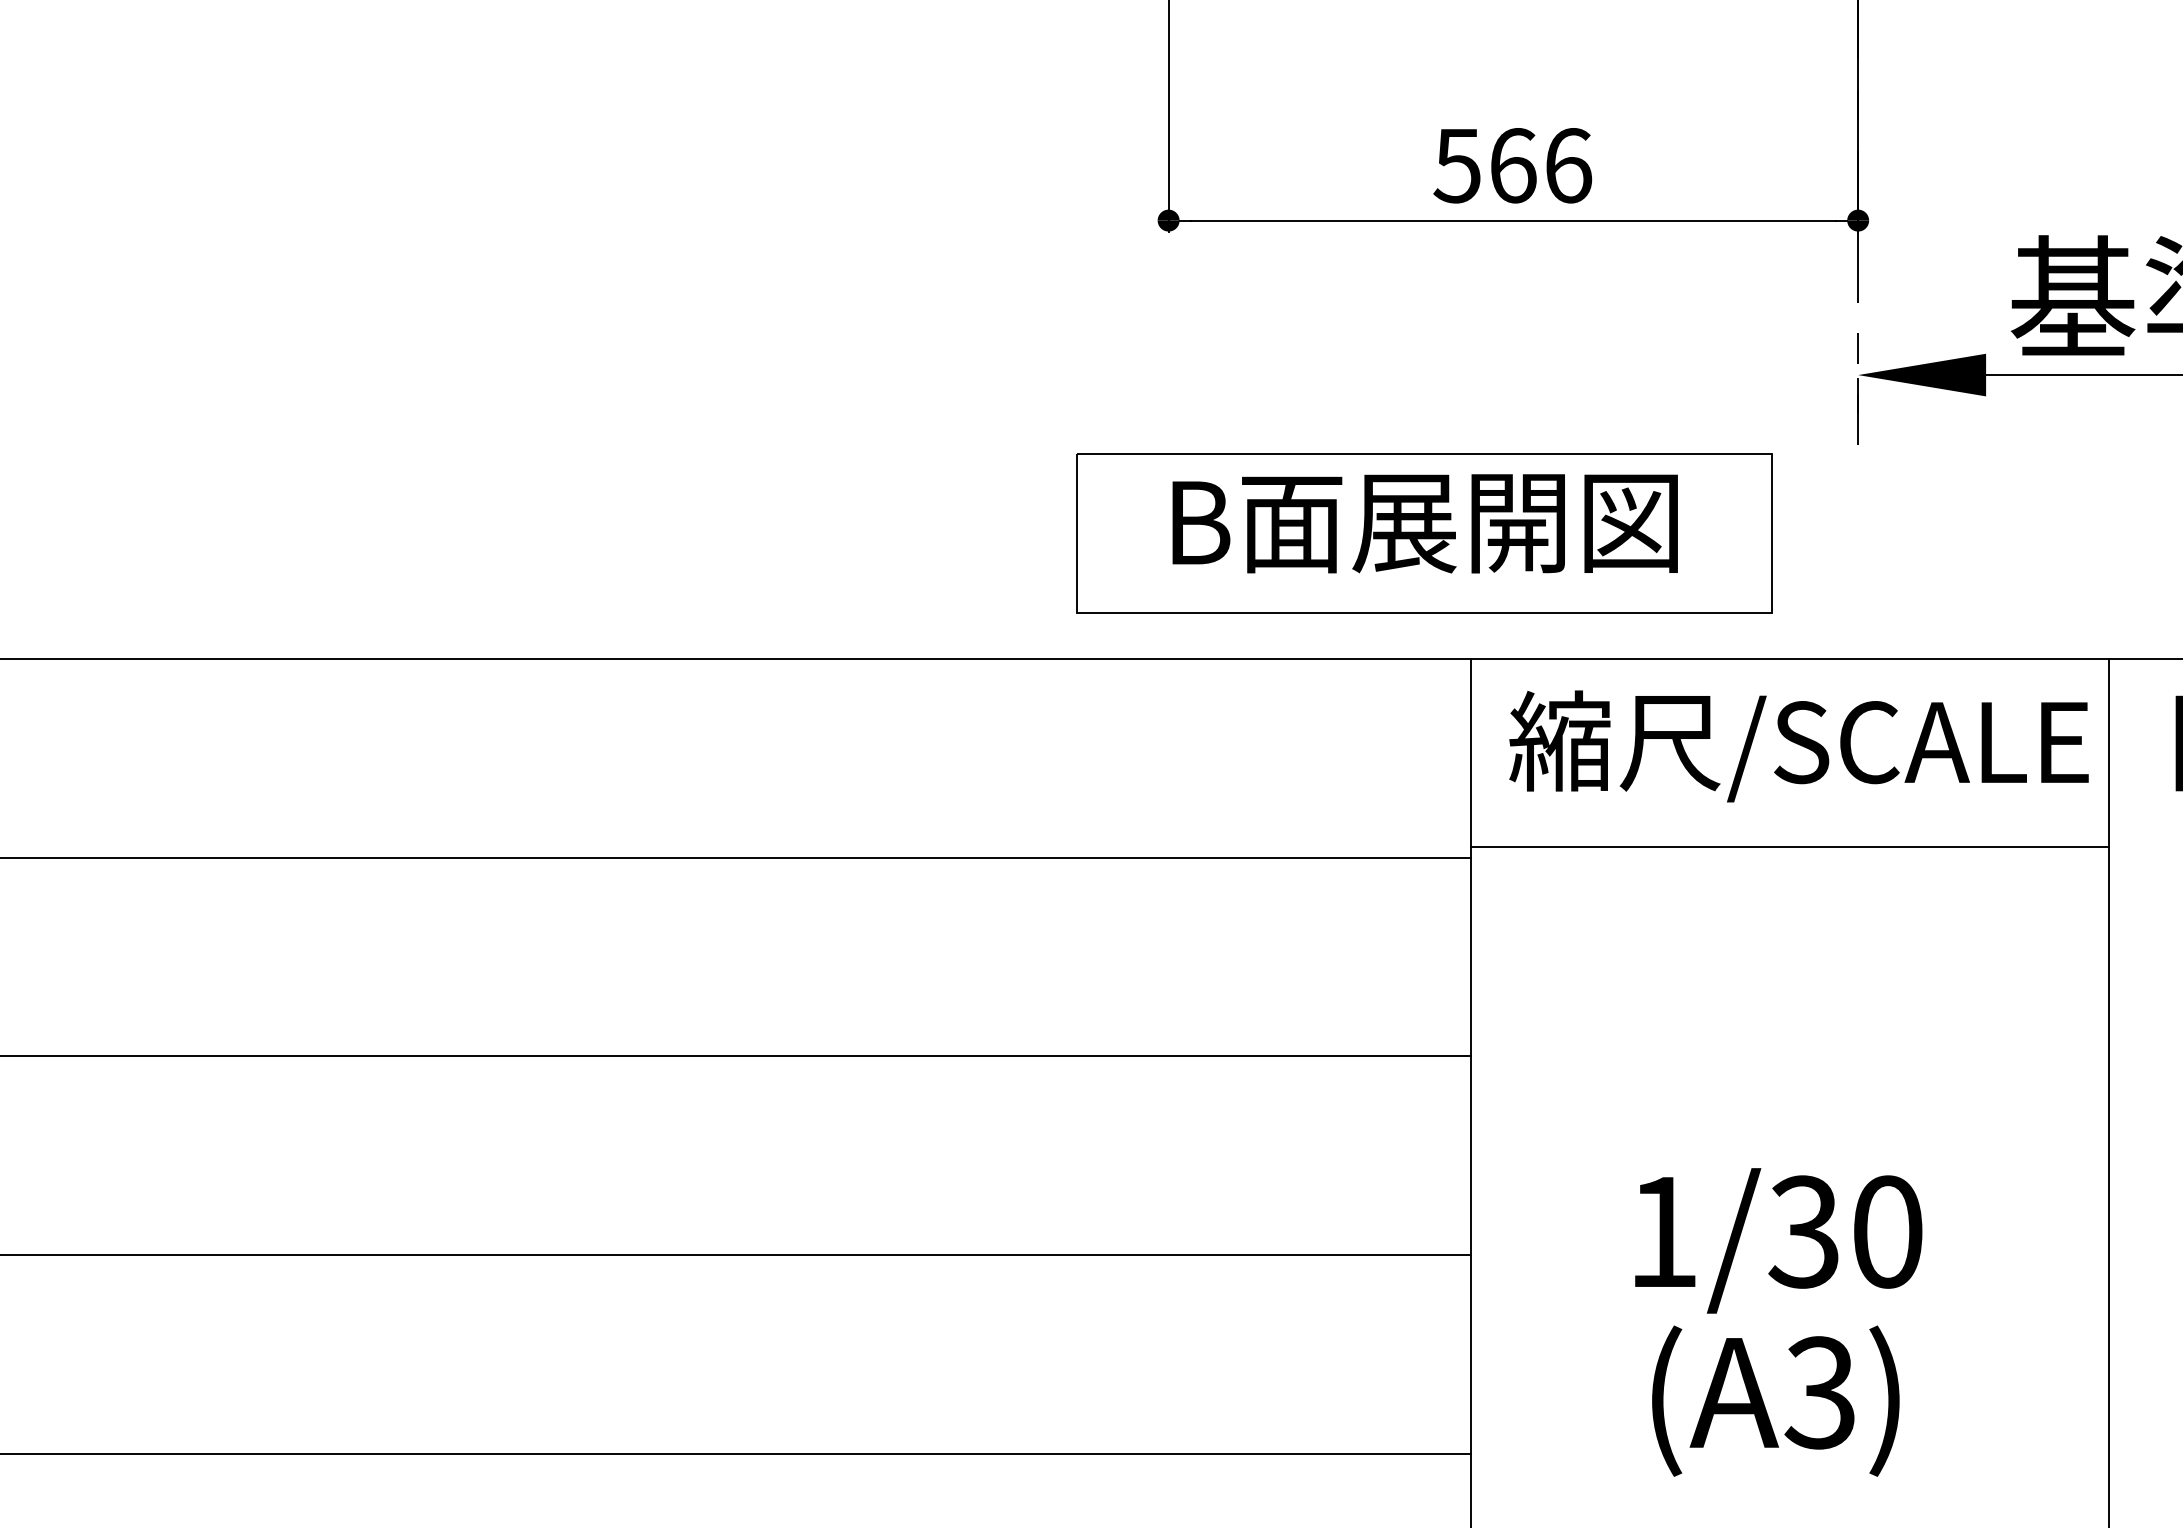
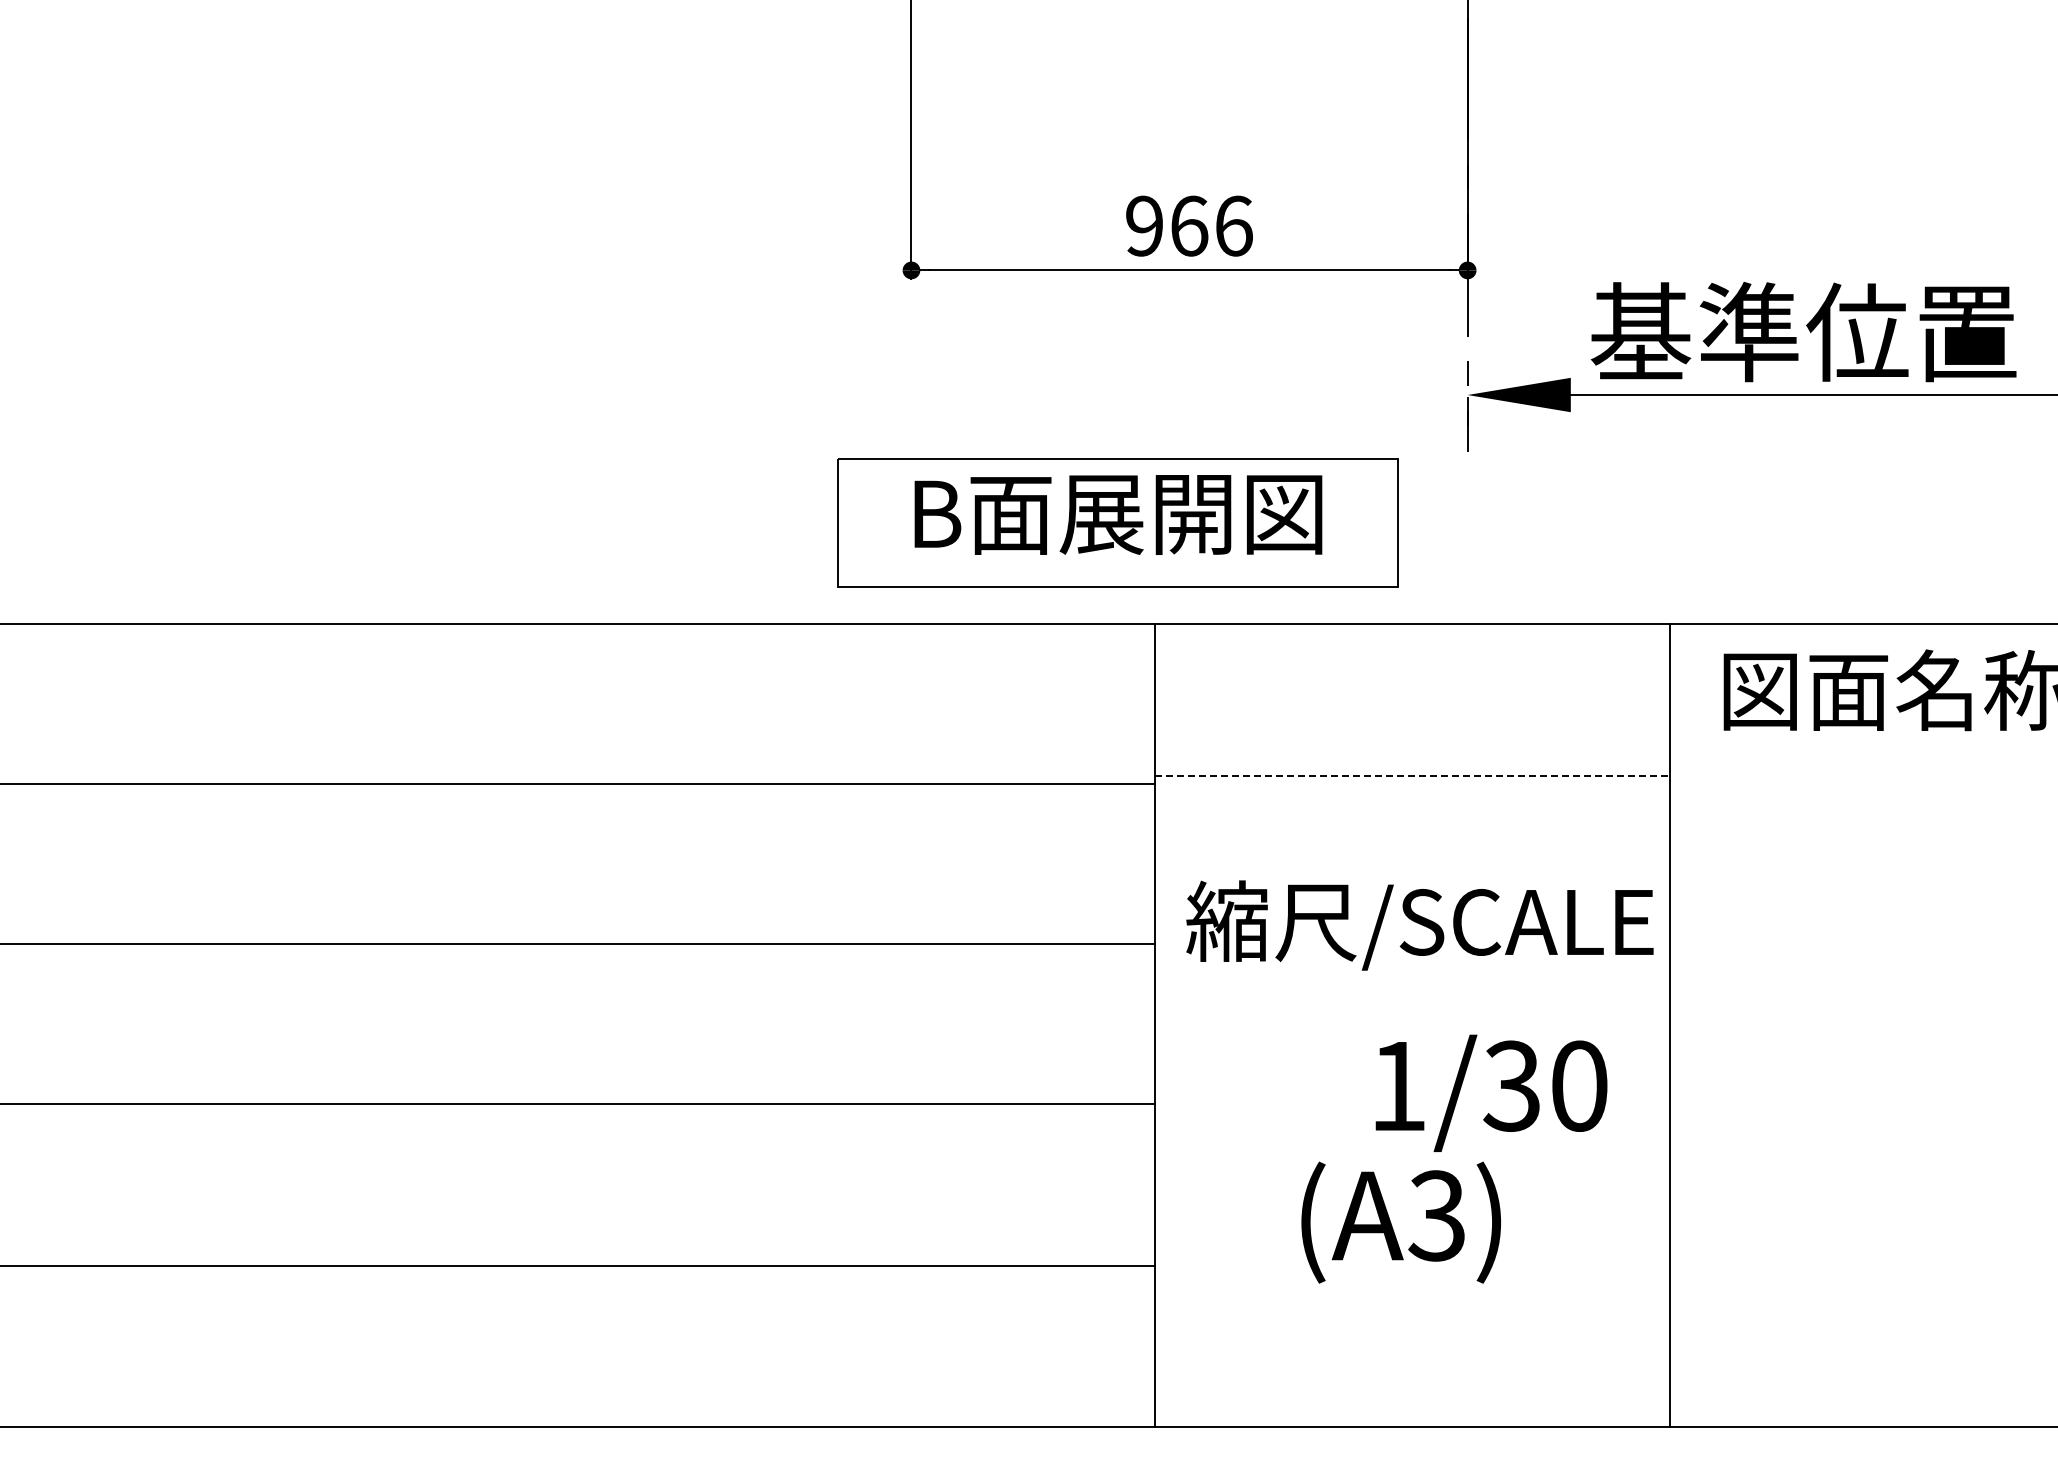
text: (1456, 164) -> (1143, 225), 566 -> 966
text: (1798, 746) -> (1419, 925), moved
line: (1791, 846) -> (1413, 775), solid -> dashed
text: (1778, 1239) -> (1491, 1092), moved

